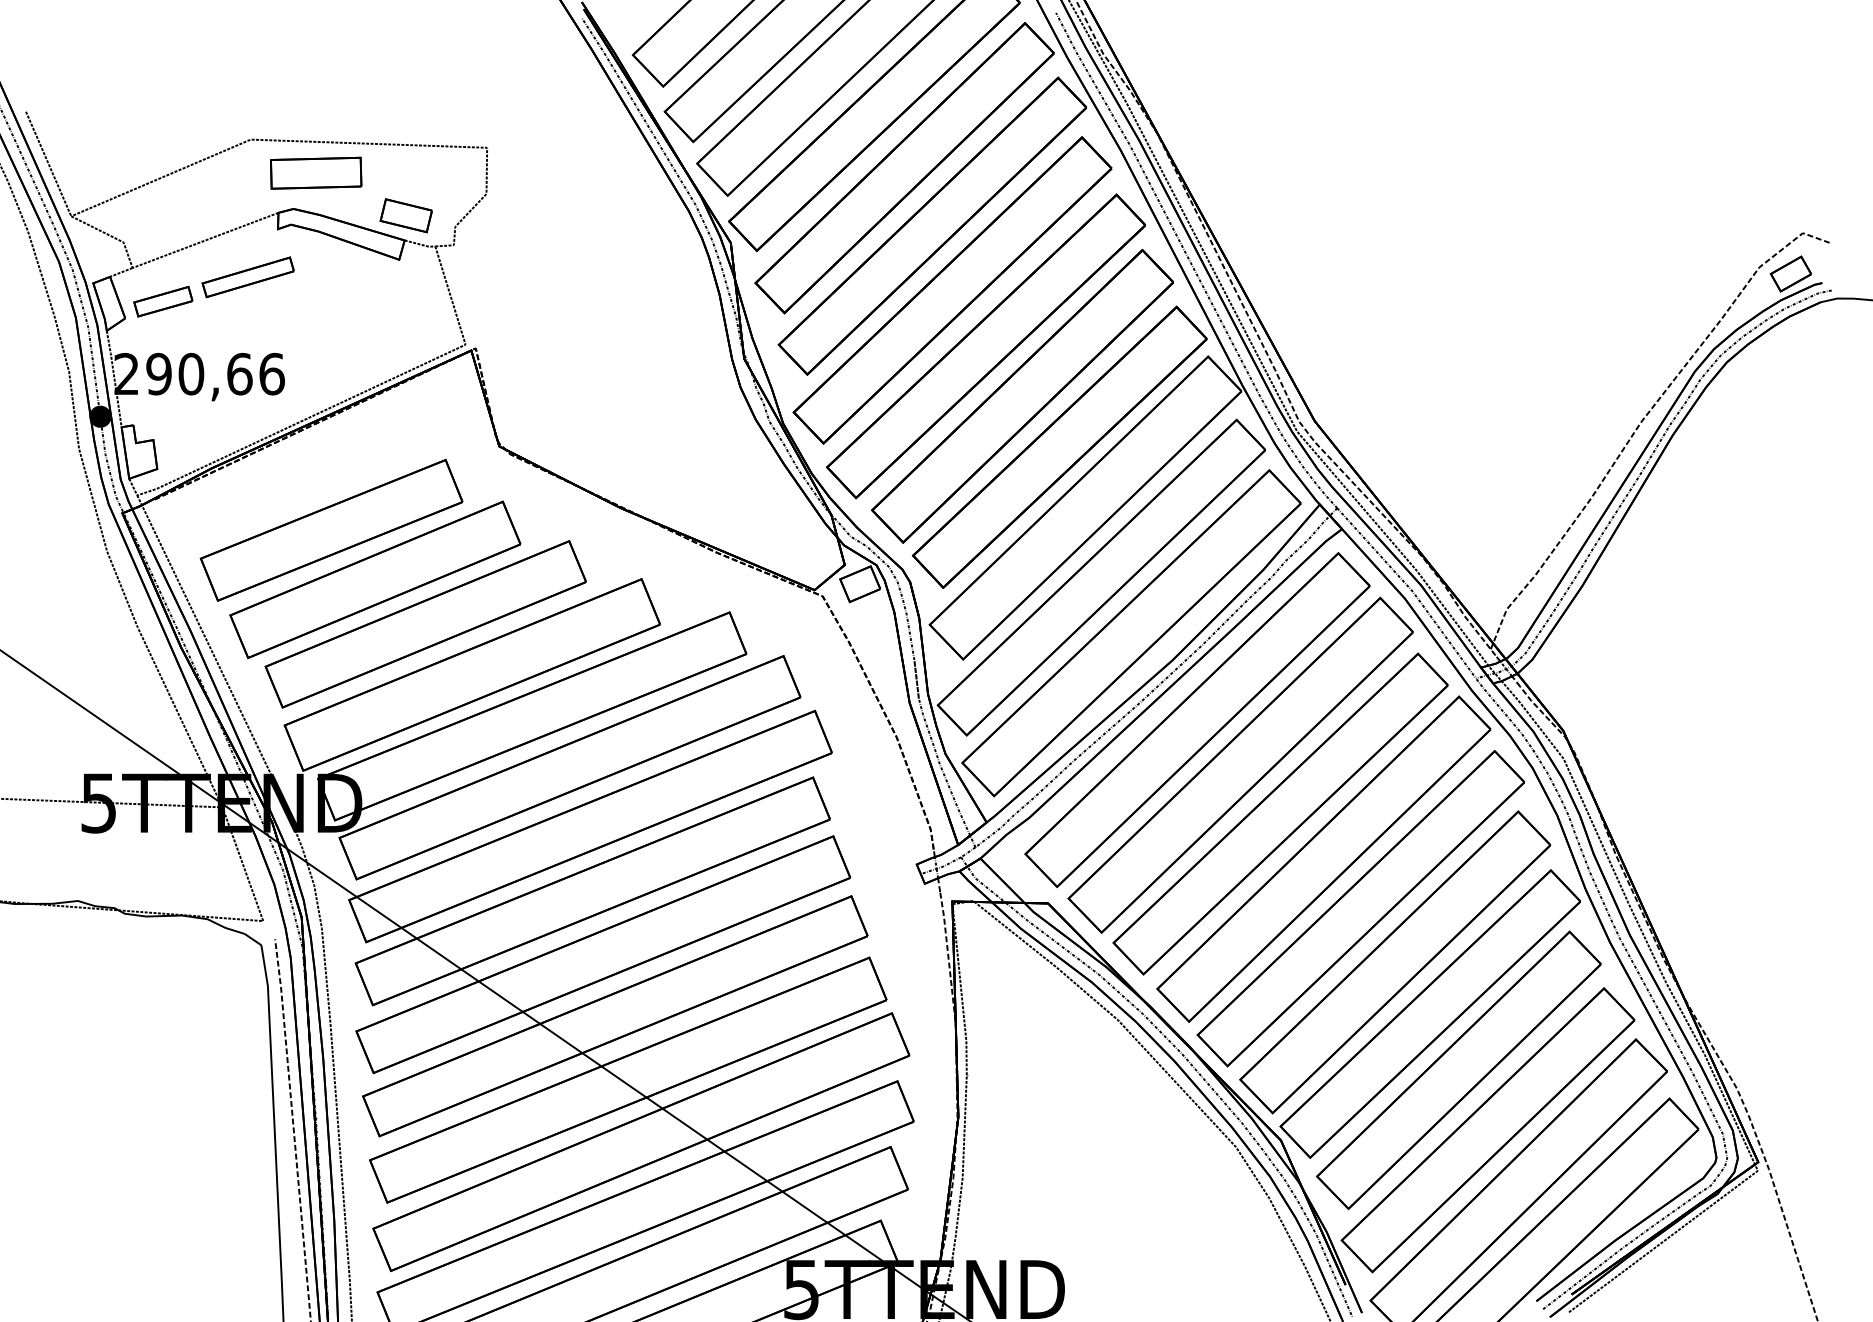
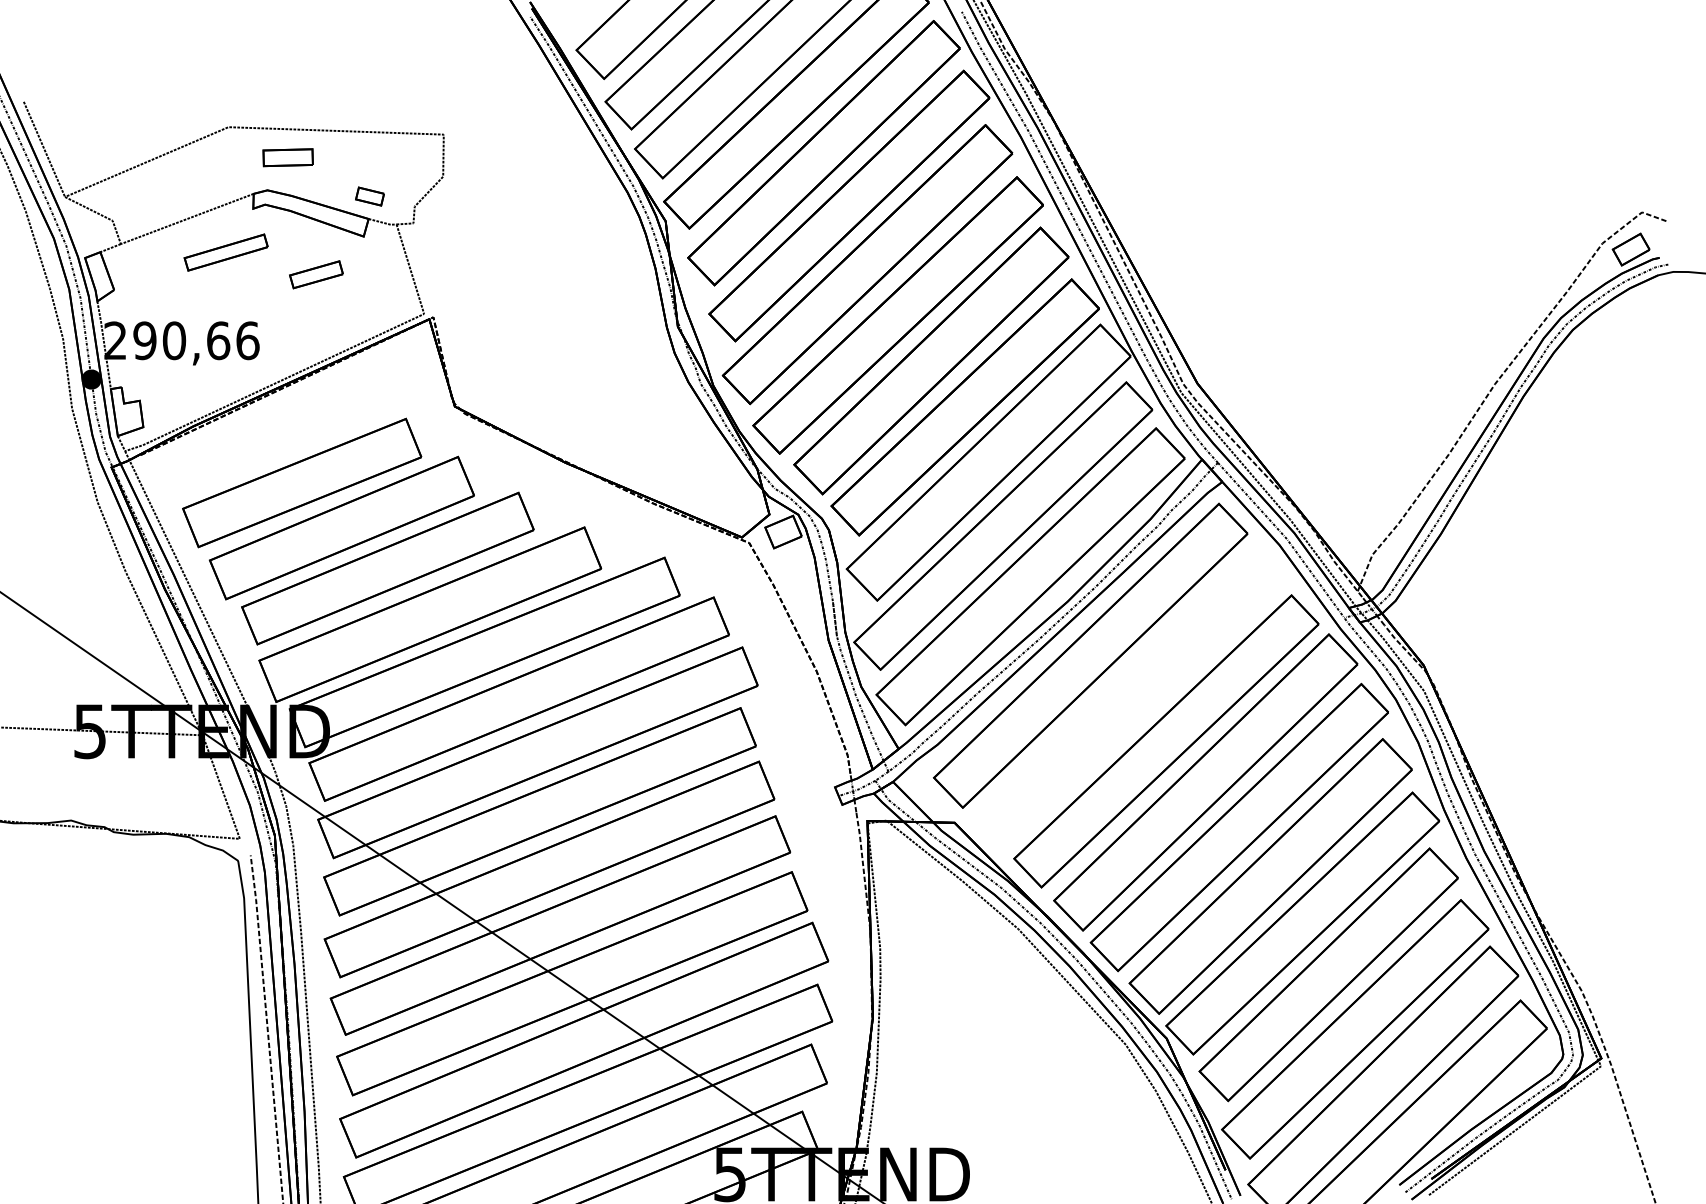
part: (316, 172) -> (288, 157), size x0.6
part: (405, 215) -> (369, 196), size x0.6
part: (163, 301) -> (316, 274), moved
part: (1240, 764) -> (1129, 696), removed

